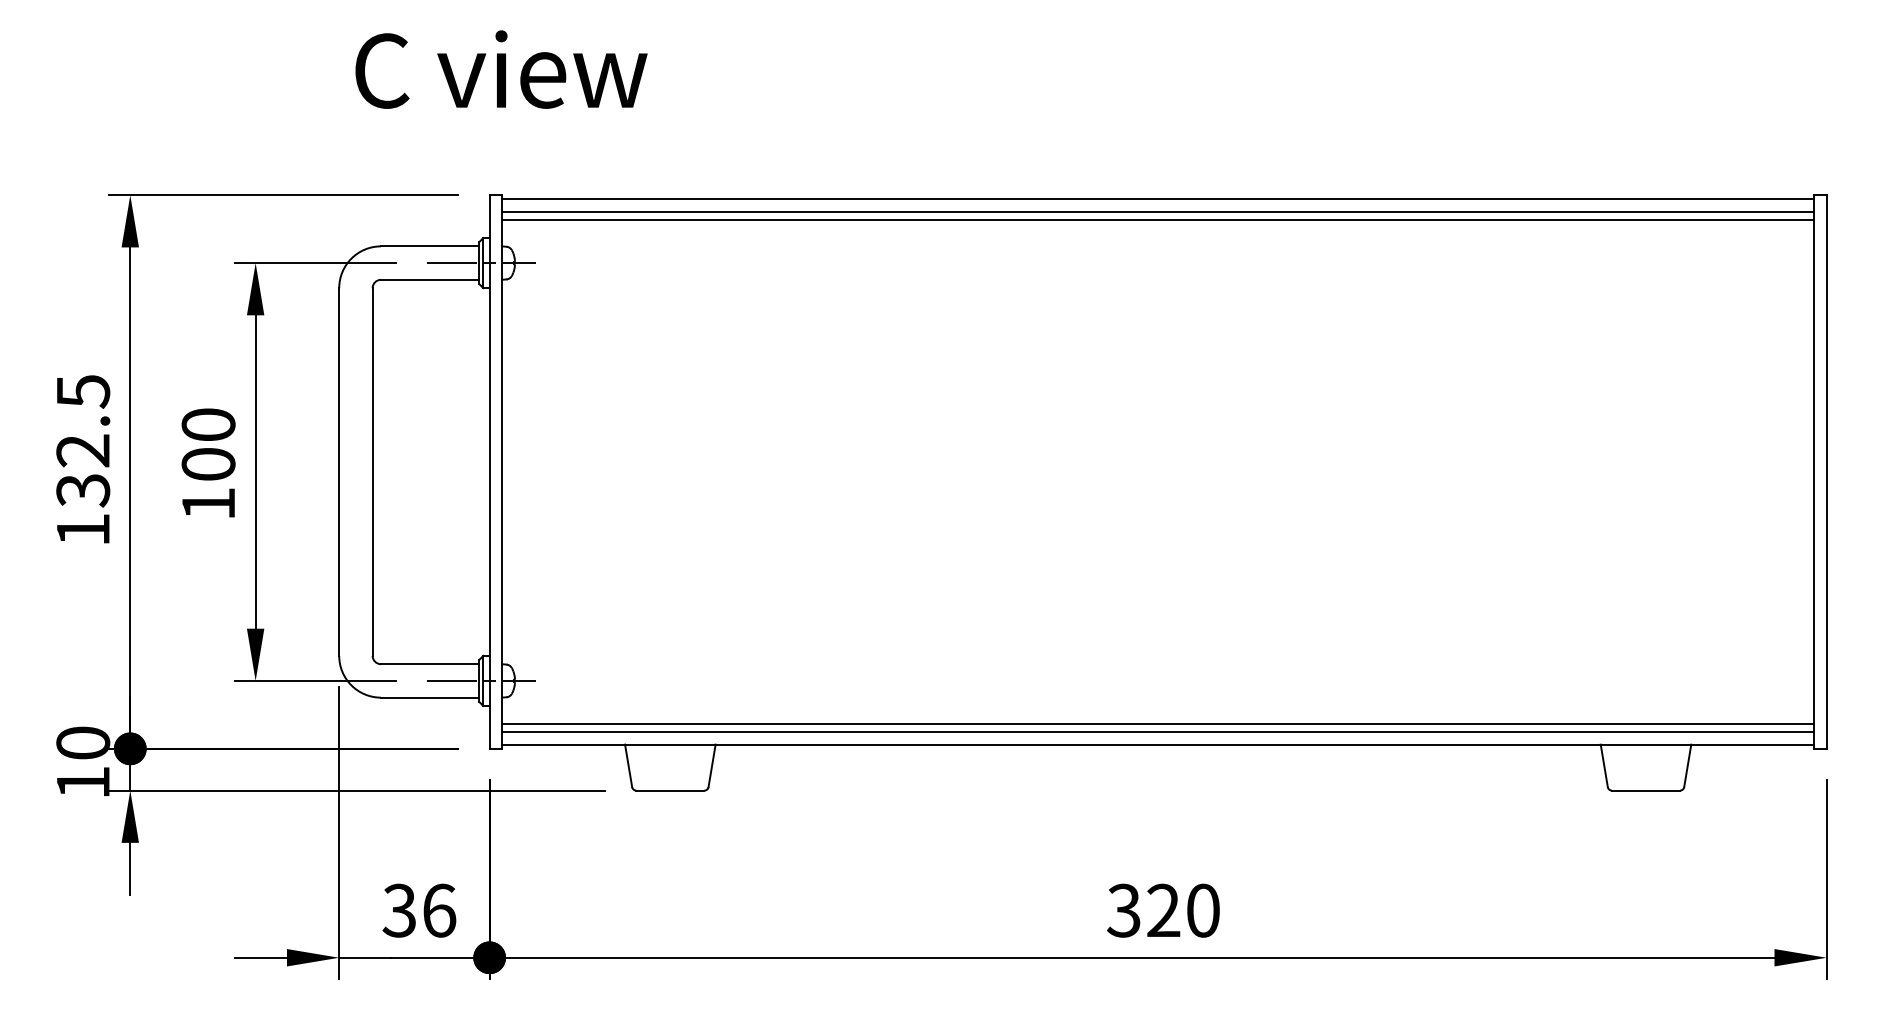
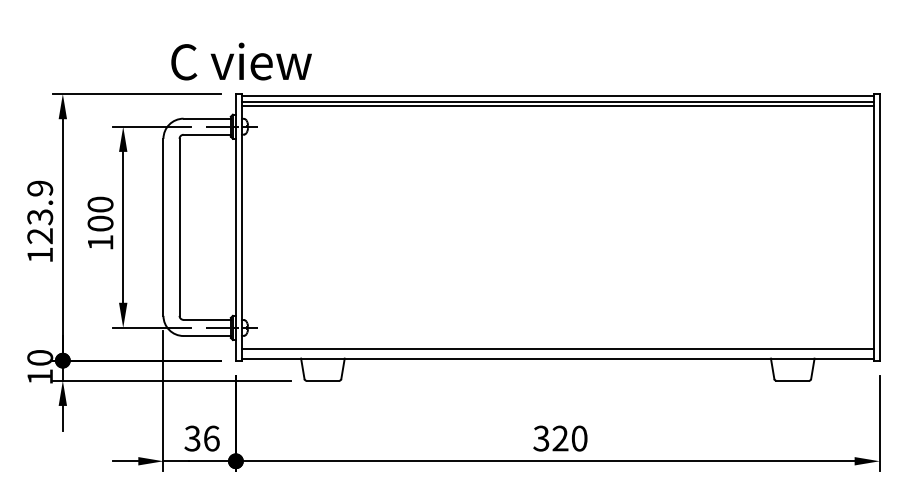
text: (501, 69) -> (241, 61), moved
text: (83, 441) -> (40, 212), 132.5 -> 123.9
line: (1157, 731) -> (557, 352), removed

